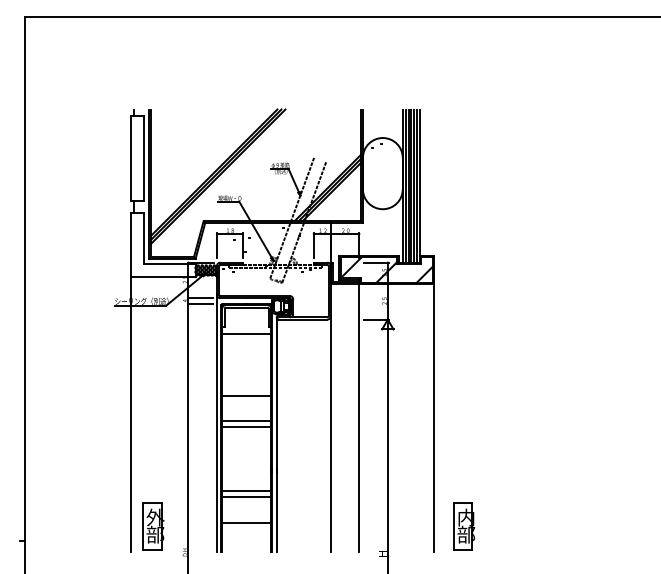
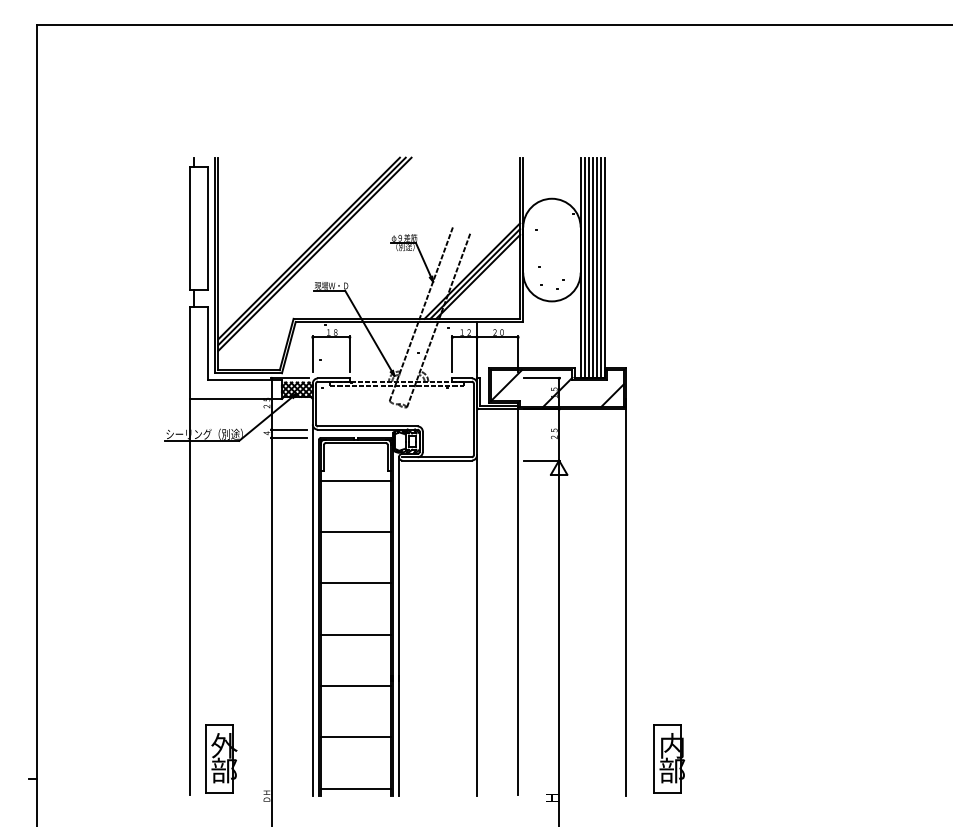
line: (246, 396) -> (355, 532), moved
line: (246, 420) -> (355, 634), moved
line: (246, 426) -> (355, 582), moved
line: (246, 490) -> (355, 737), moved
line: (246, 497) -> (355, 686), moved
line: (246, 523) -> (355, 788), moved

